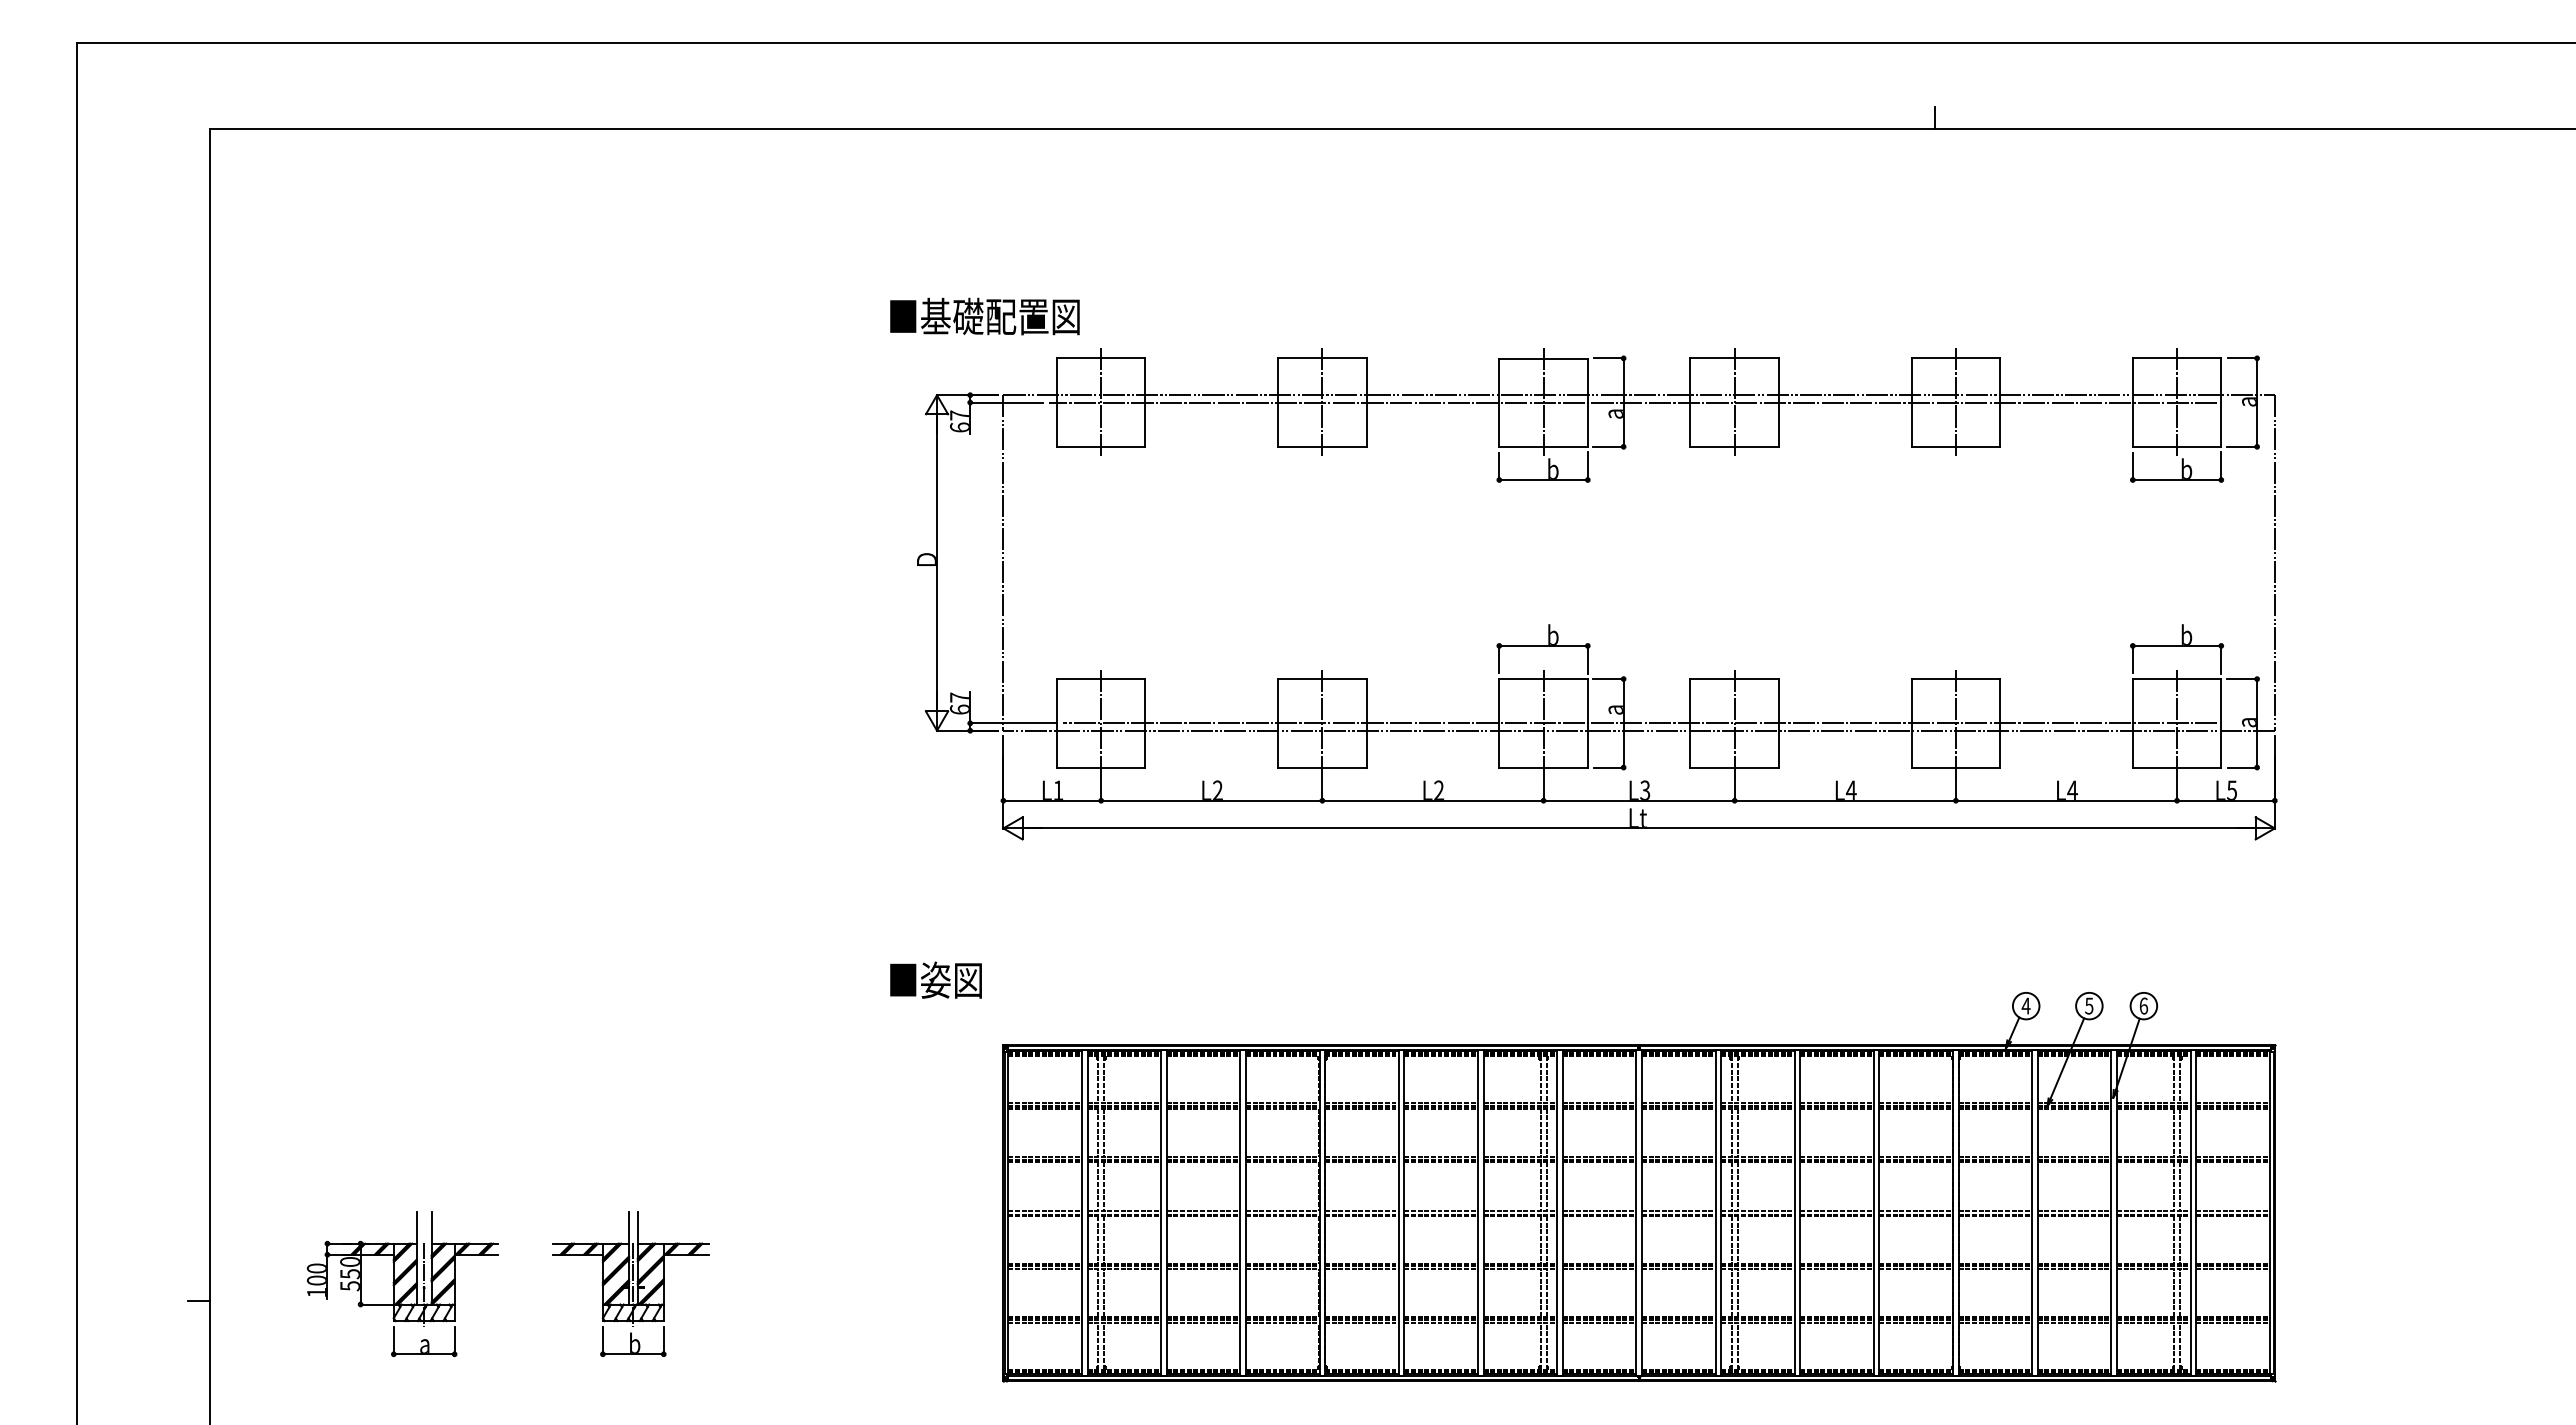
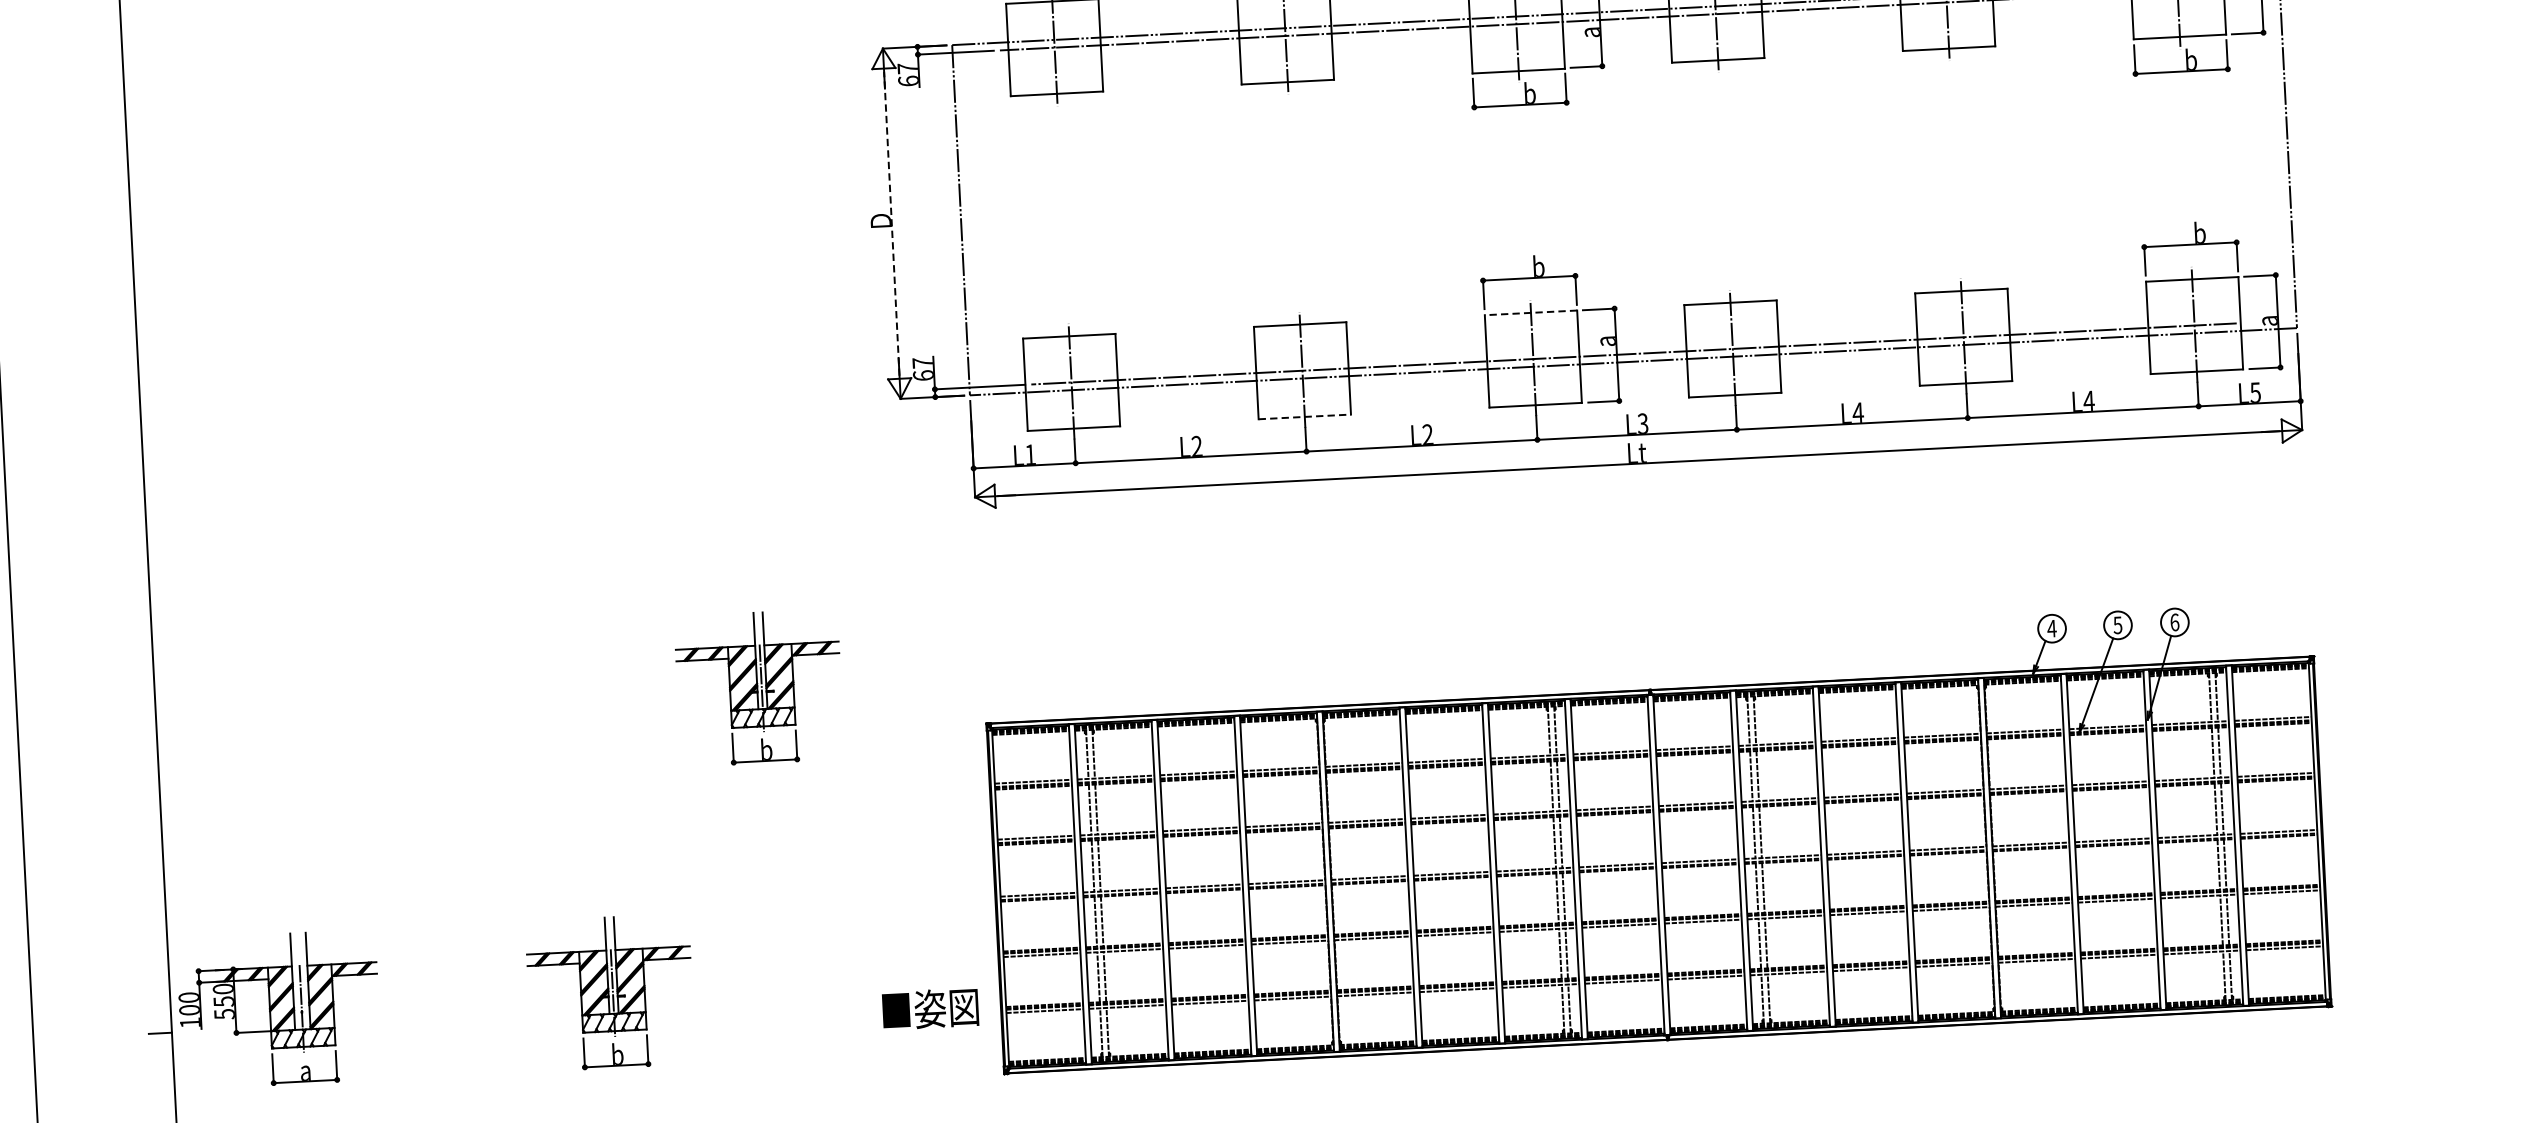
line: (937, 562) -> (892, 223), solid -> dashed
line: (1543, 679) -> (1530, 313), solid -> dashed
line: (1322, 767) -> (1304, 416), solid -> dashed
text: (935, 979) -> (929, 1008), moved
part: (787, 999) -> (758, 687), added
part: (402, 1283) -> (279, 1008), moved

